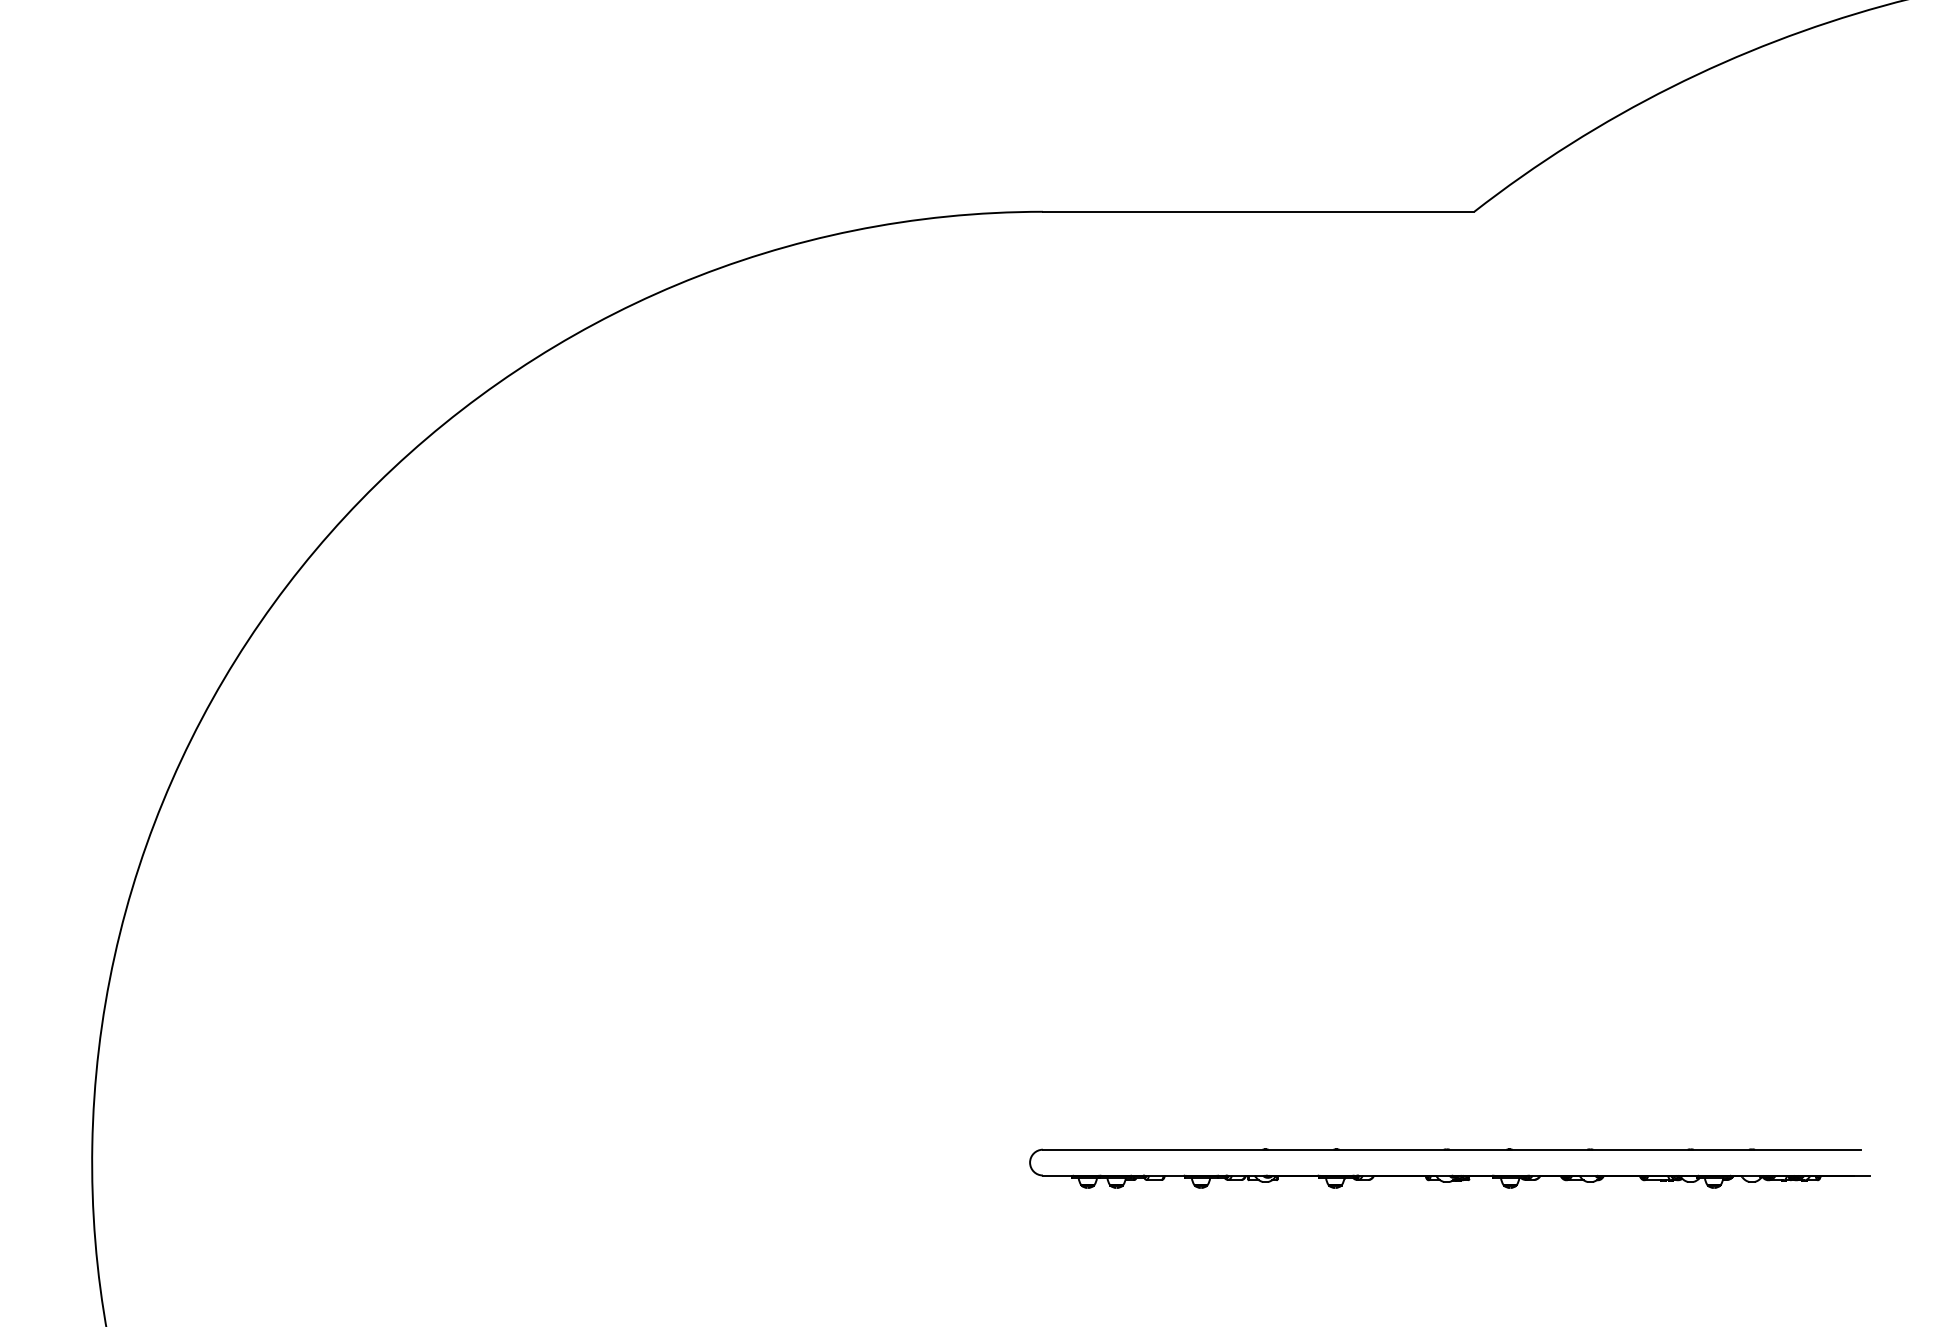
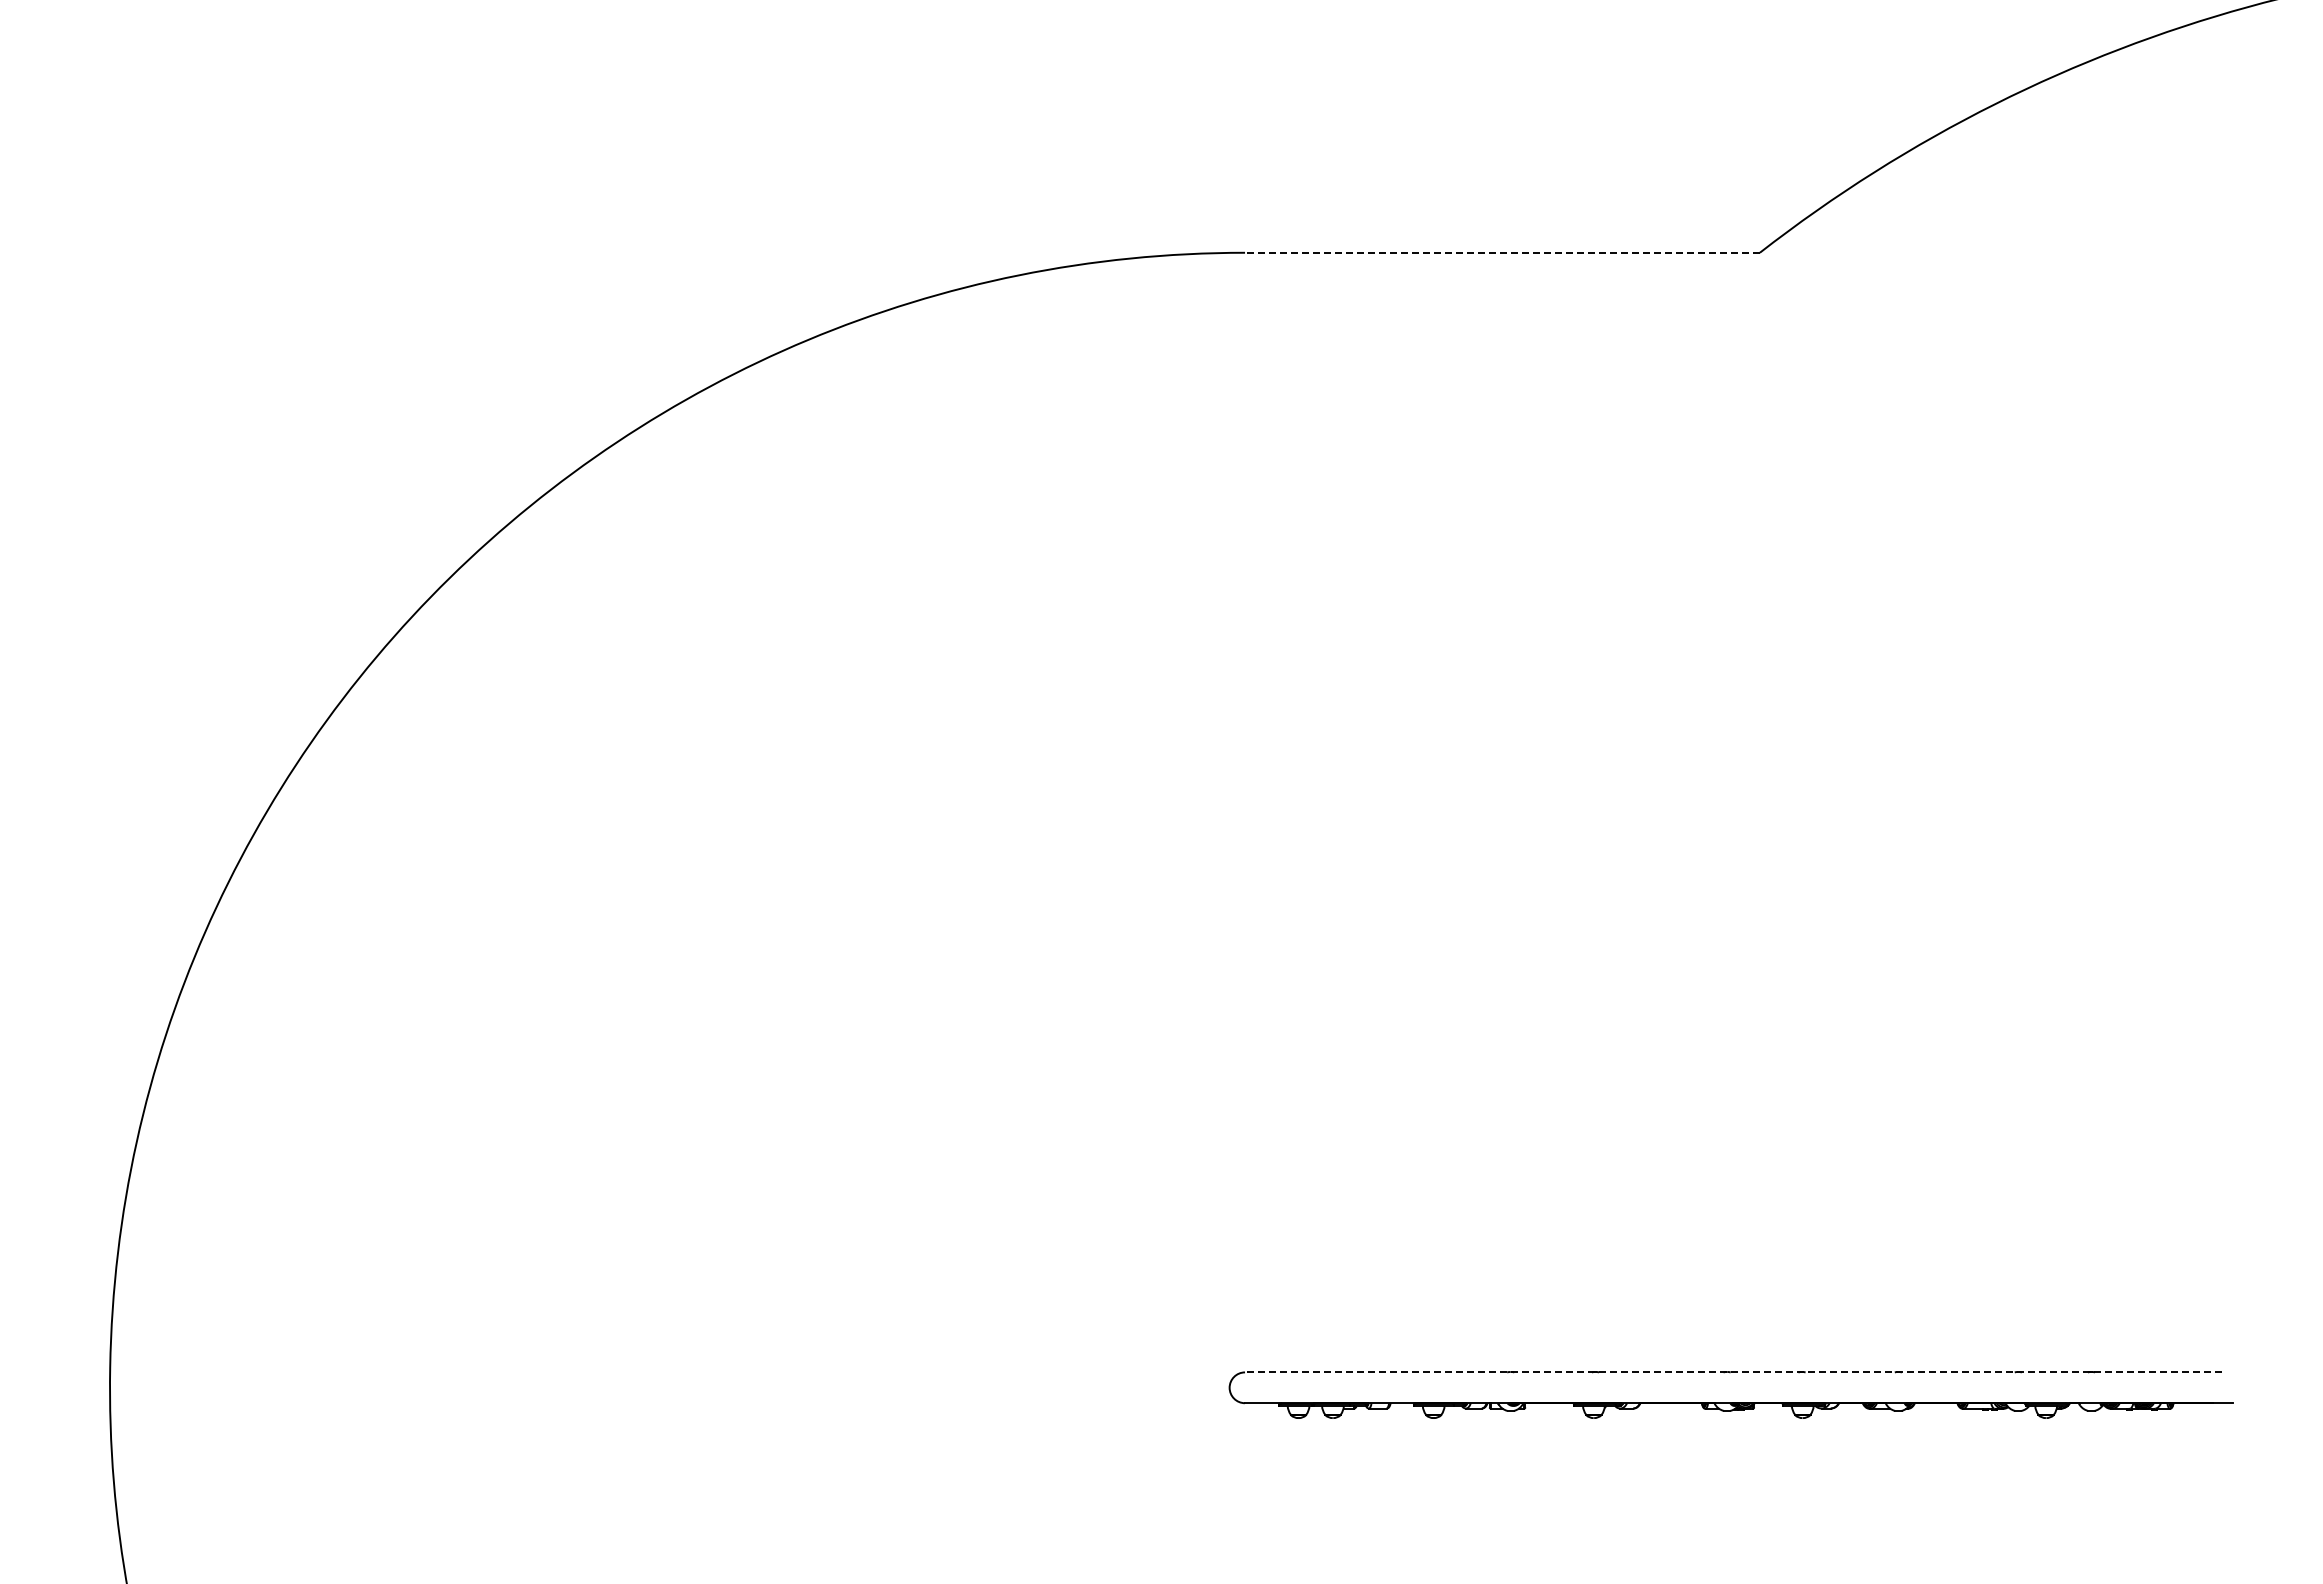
line: (1257, 211) -> (1501, 252), solid -> dashed
line: (1451, 1149) -> (1732, 1372), solid -> dashed

